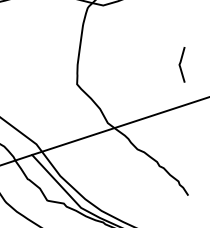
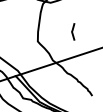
curve: (182, 64) -> (73, 31), moved

